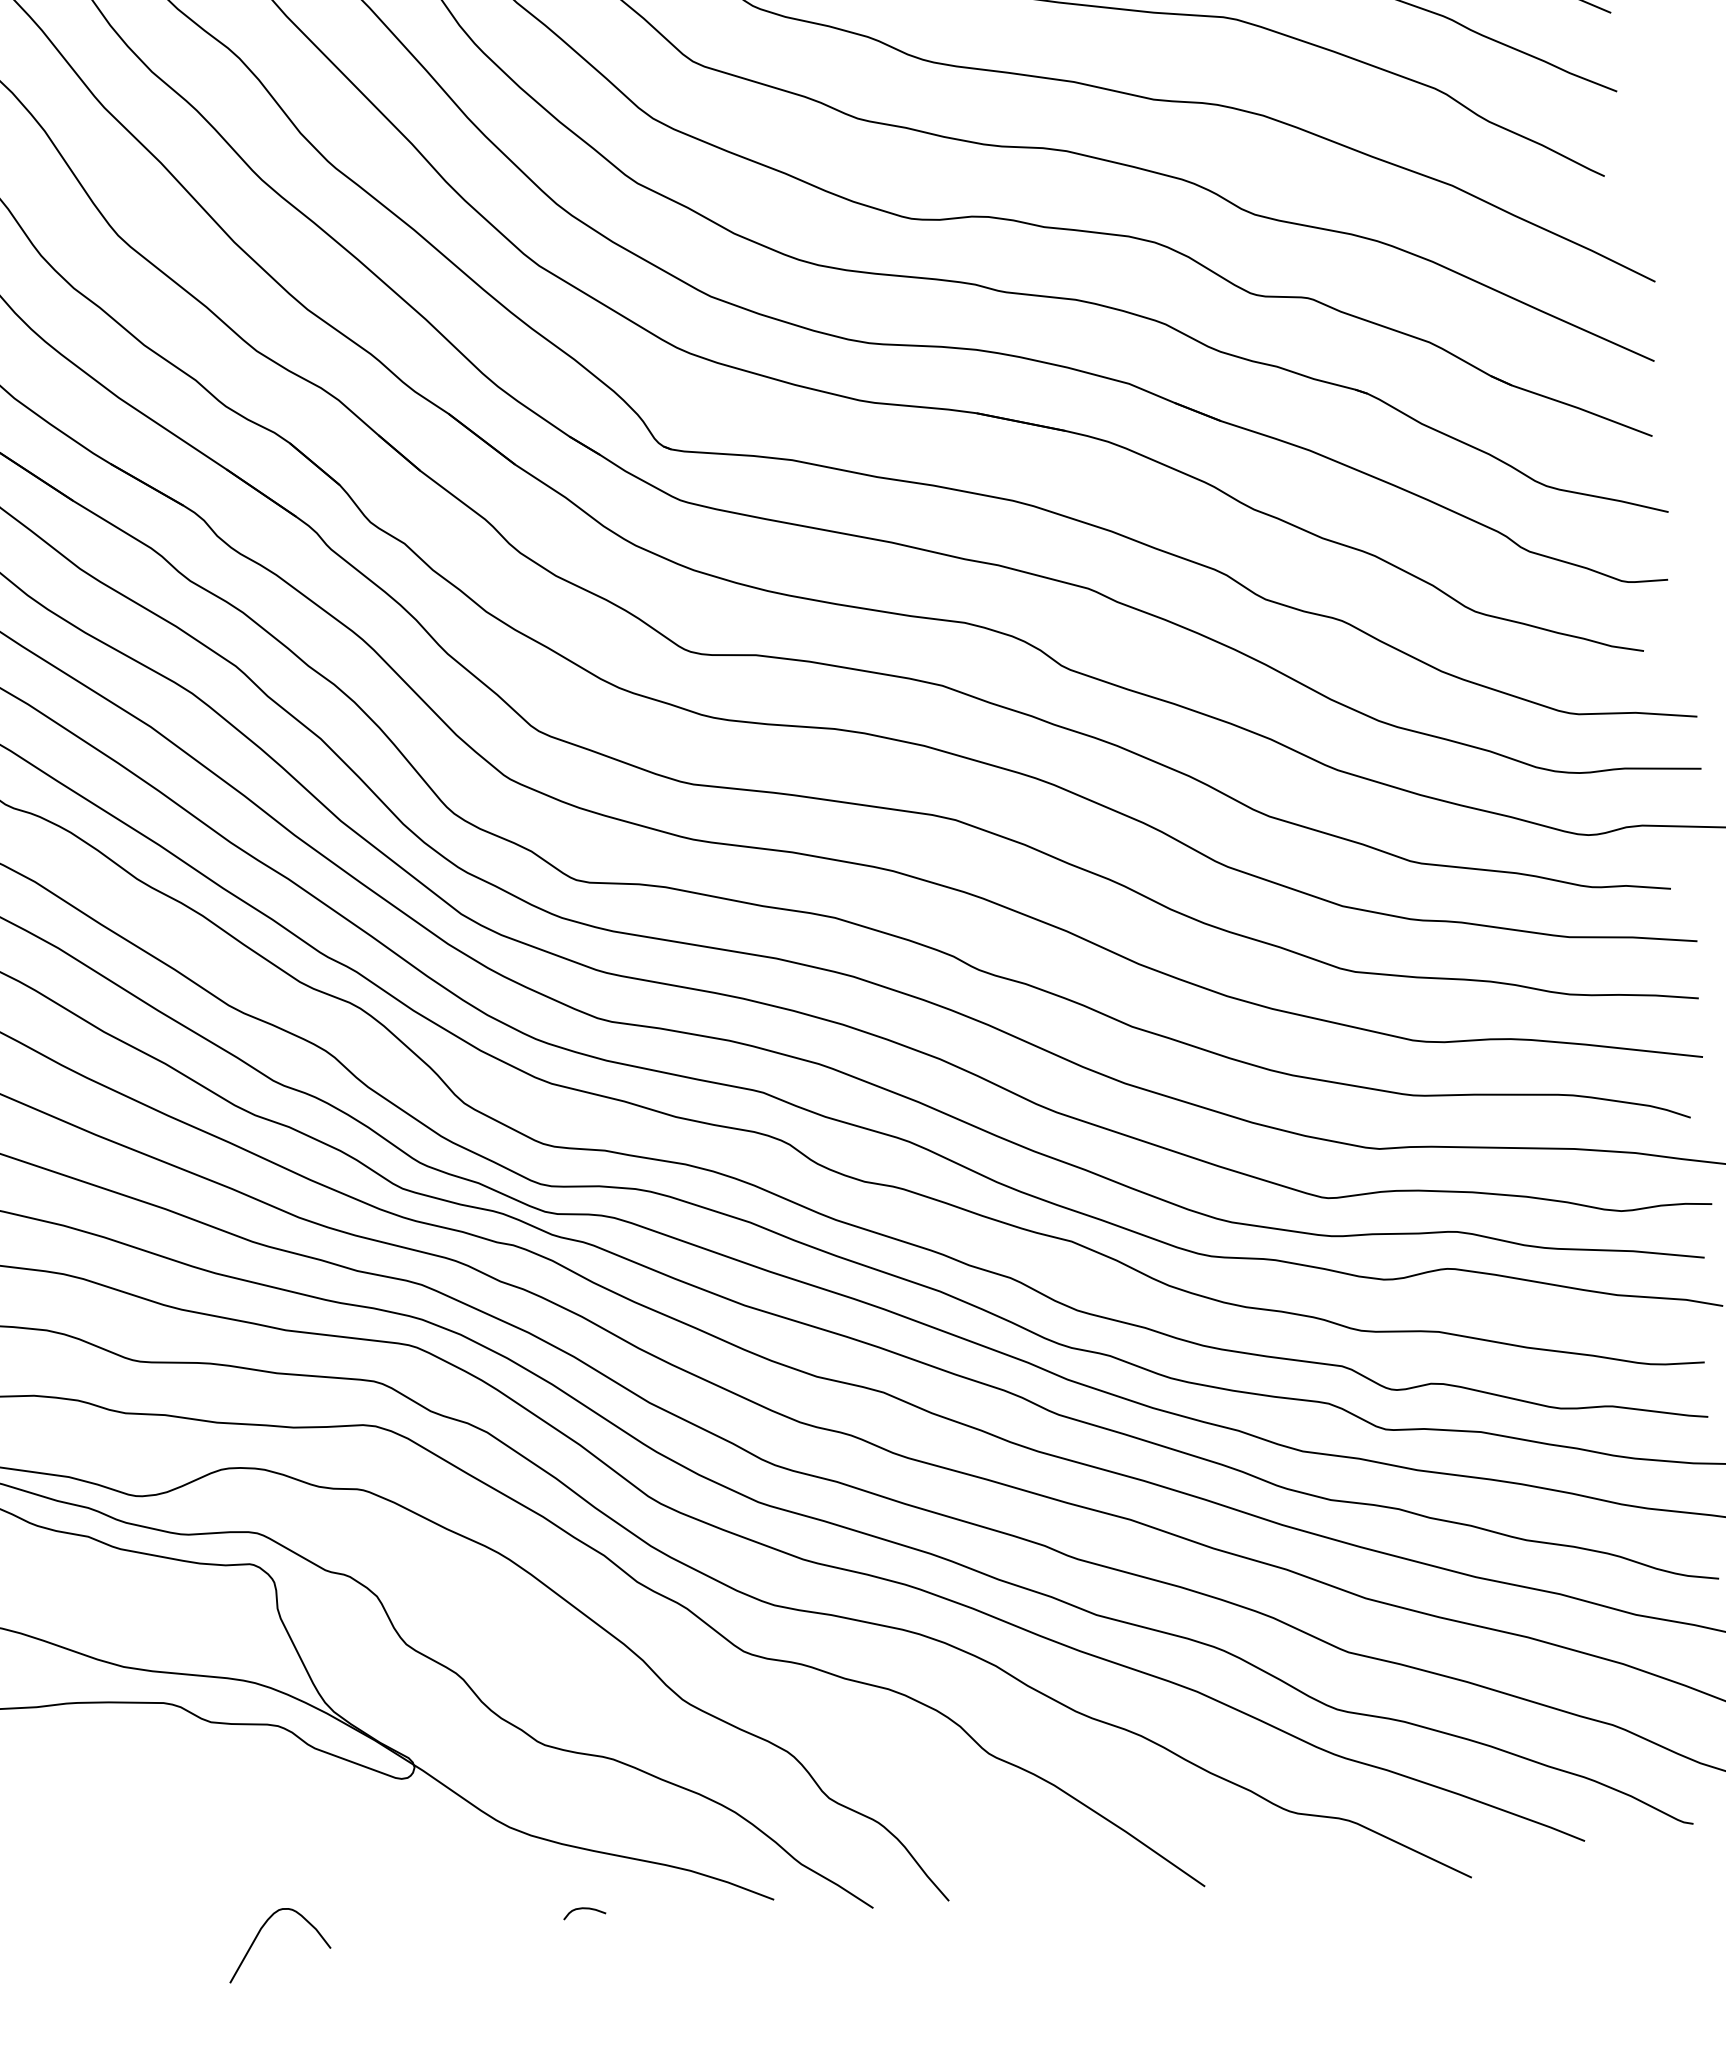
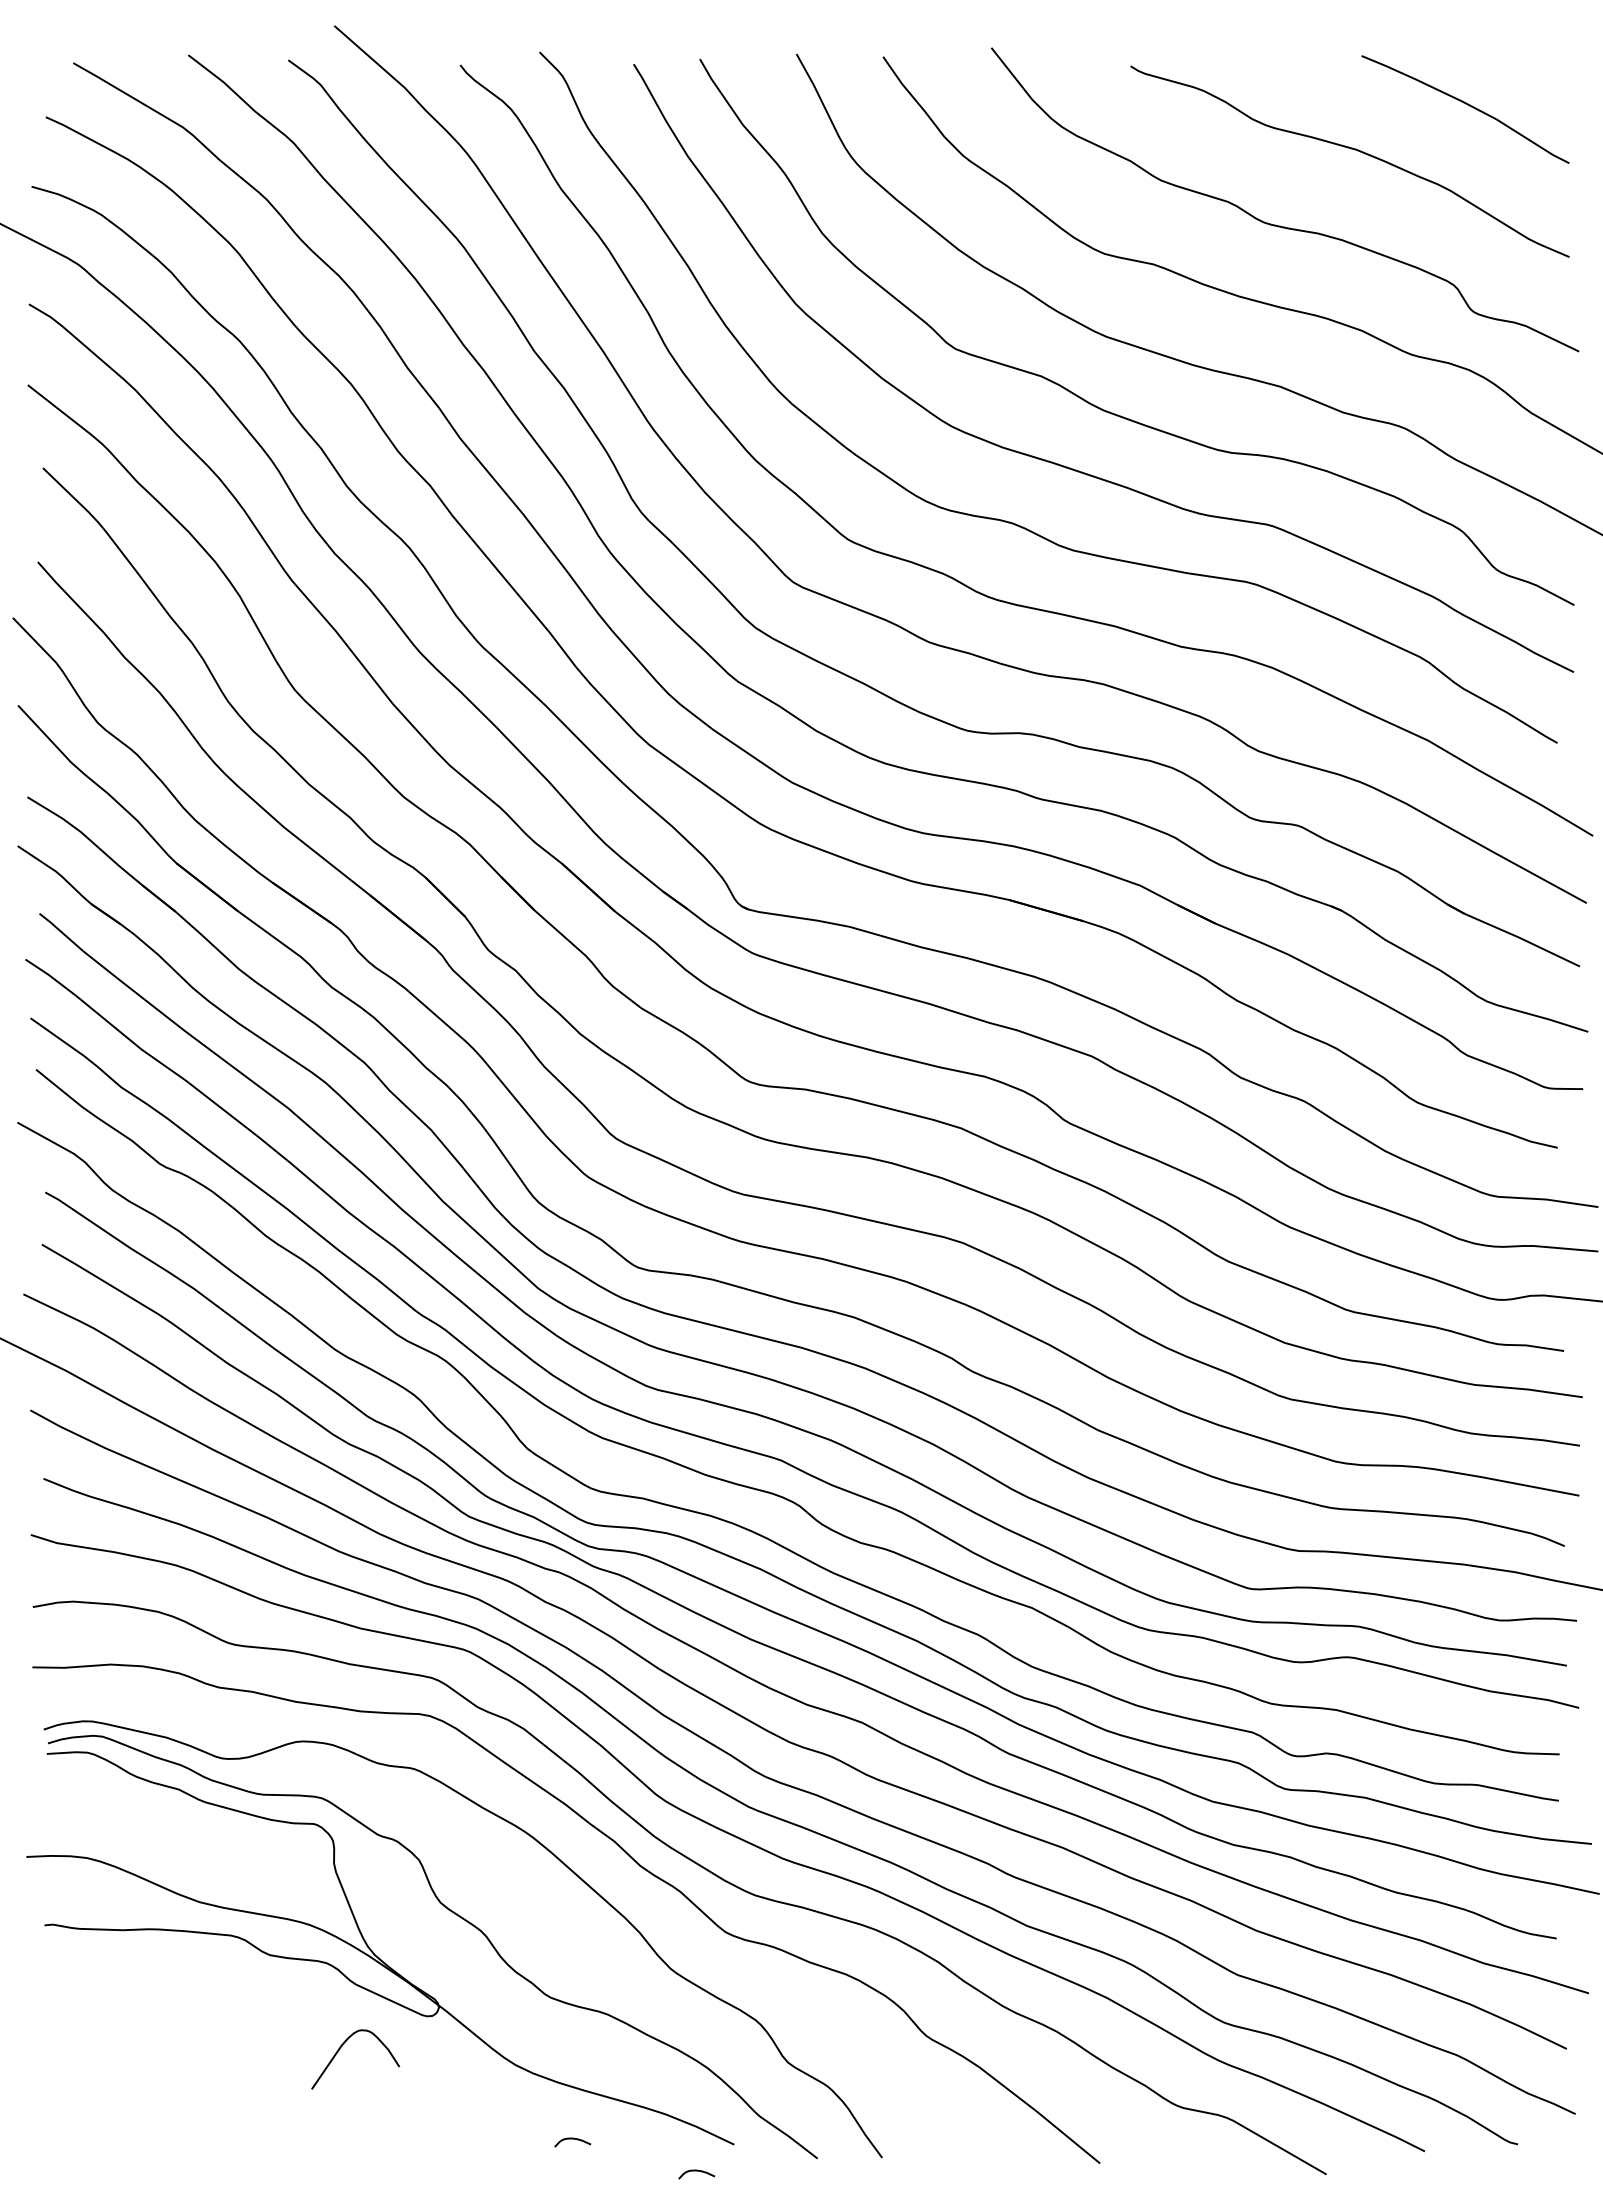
curve: (259, 1933) -> (340, 2049), moved
curve: (732, 1934) -> (696, 2171), added

